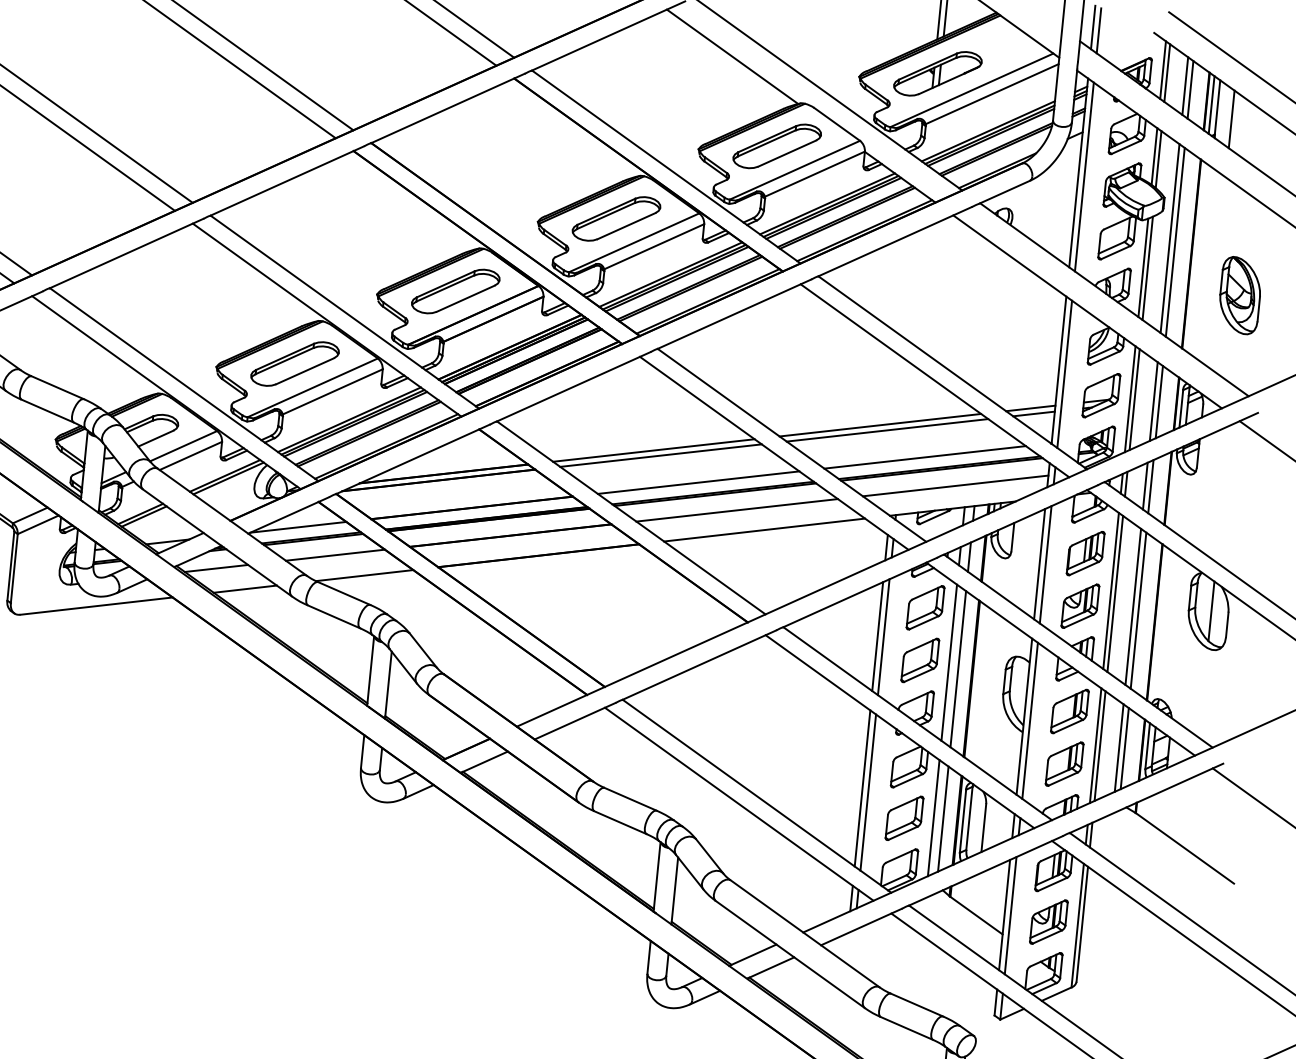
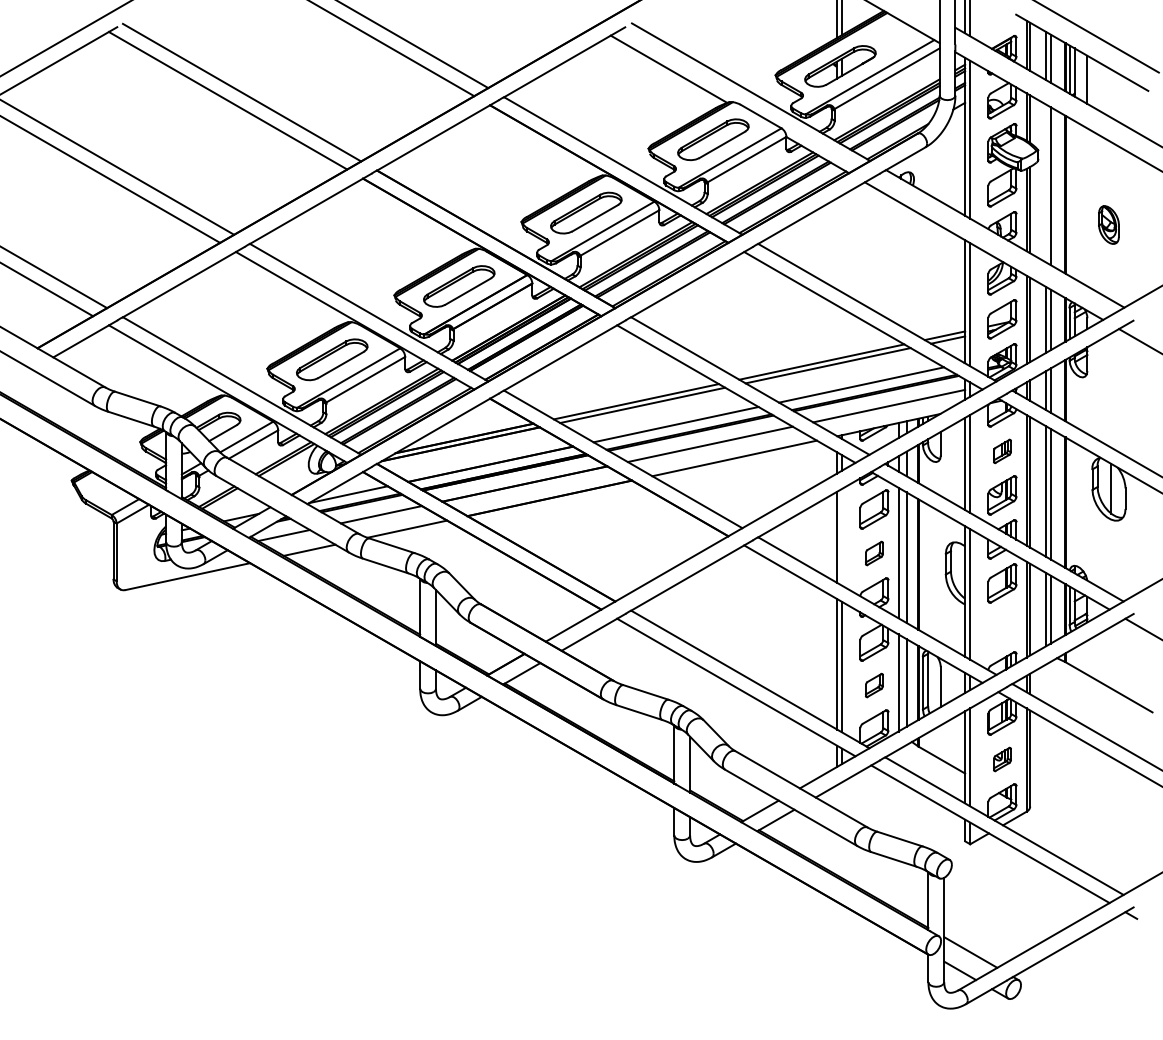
line: (1170, 238) -> (1046, 183), removed
part: (1239, 294) -> (1108, 224), size x0.6
part: (1085, 553) -> (1002, 451), size x0.6
line: (884, 636) -> (842, 536), removed
part: (920, 660) -> (874, 553), size x0.6
part: (1064, 764) -> (1002, 627), removed
part: (904, 818) -> (874, 685), size x0.6
part: (1048, 922) -> (1002, 759), size x0.6

